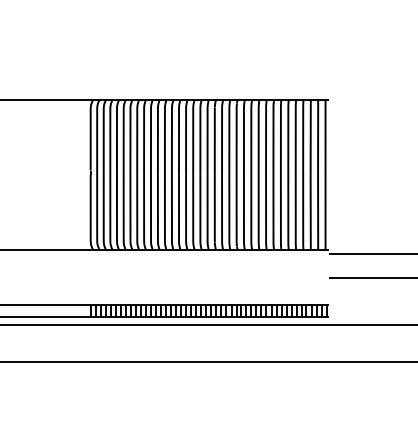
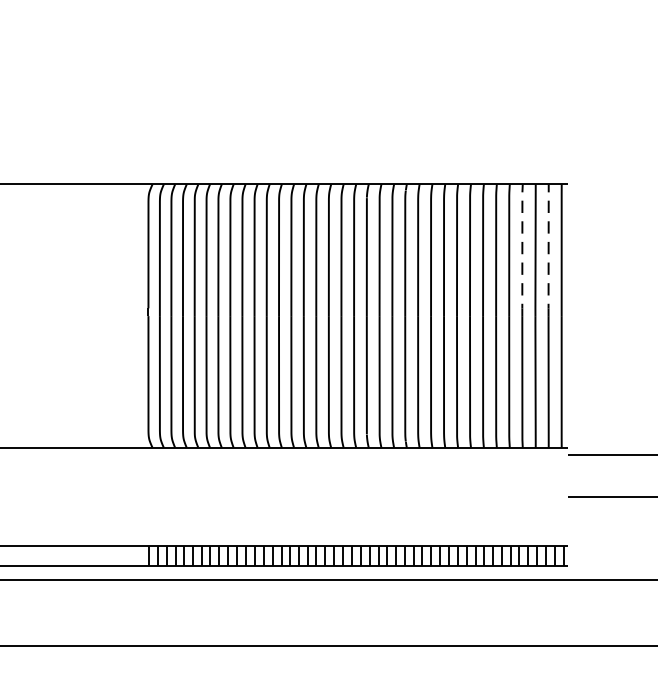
line: (303, 137) -> (522, 250), solid -> dashed
line: (318, 137) -> (549, 250), solid -> dashed

